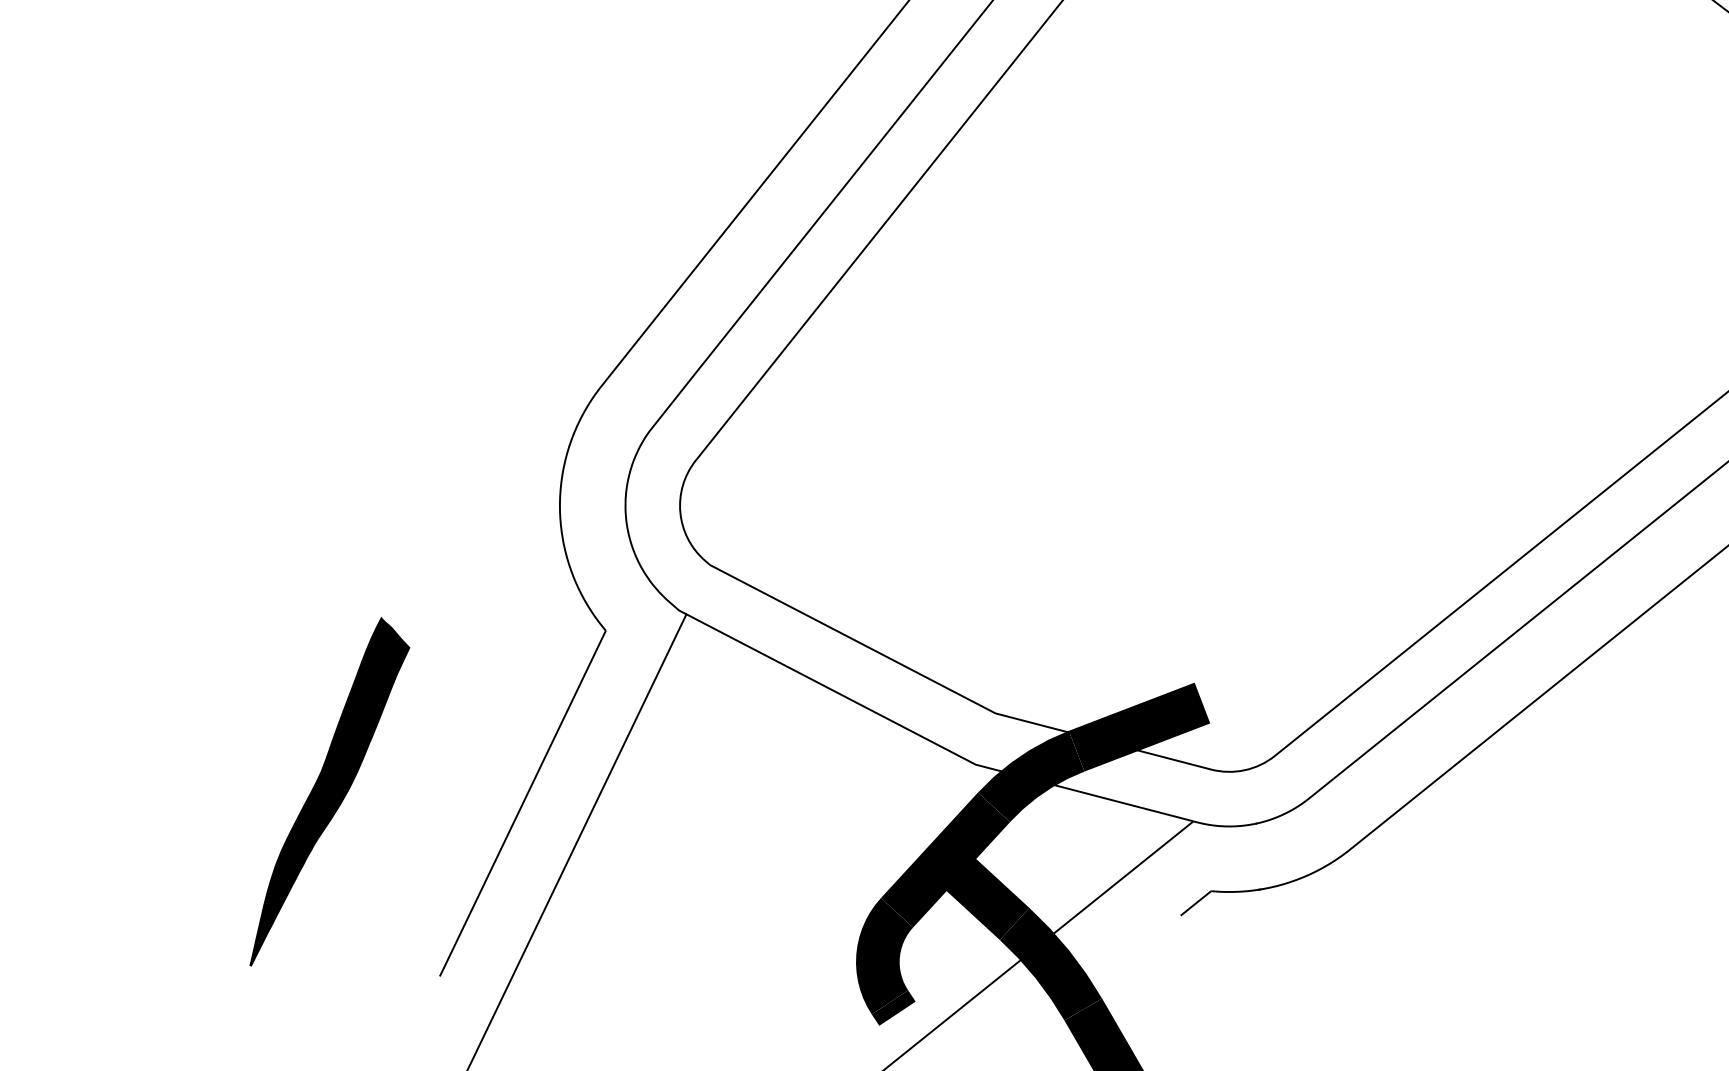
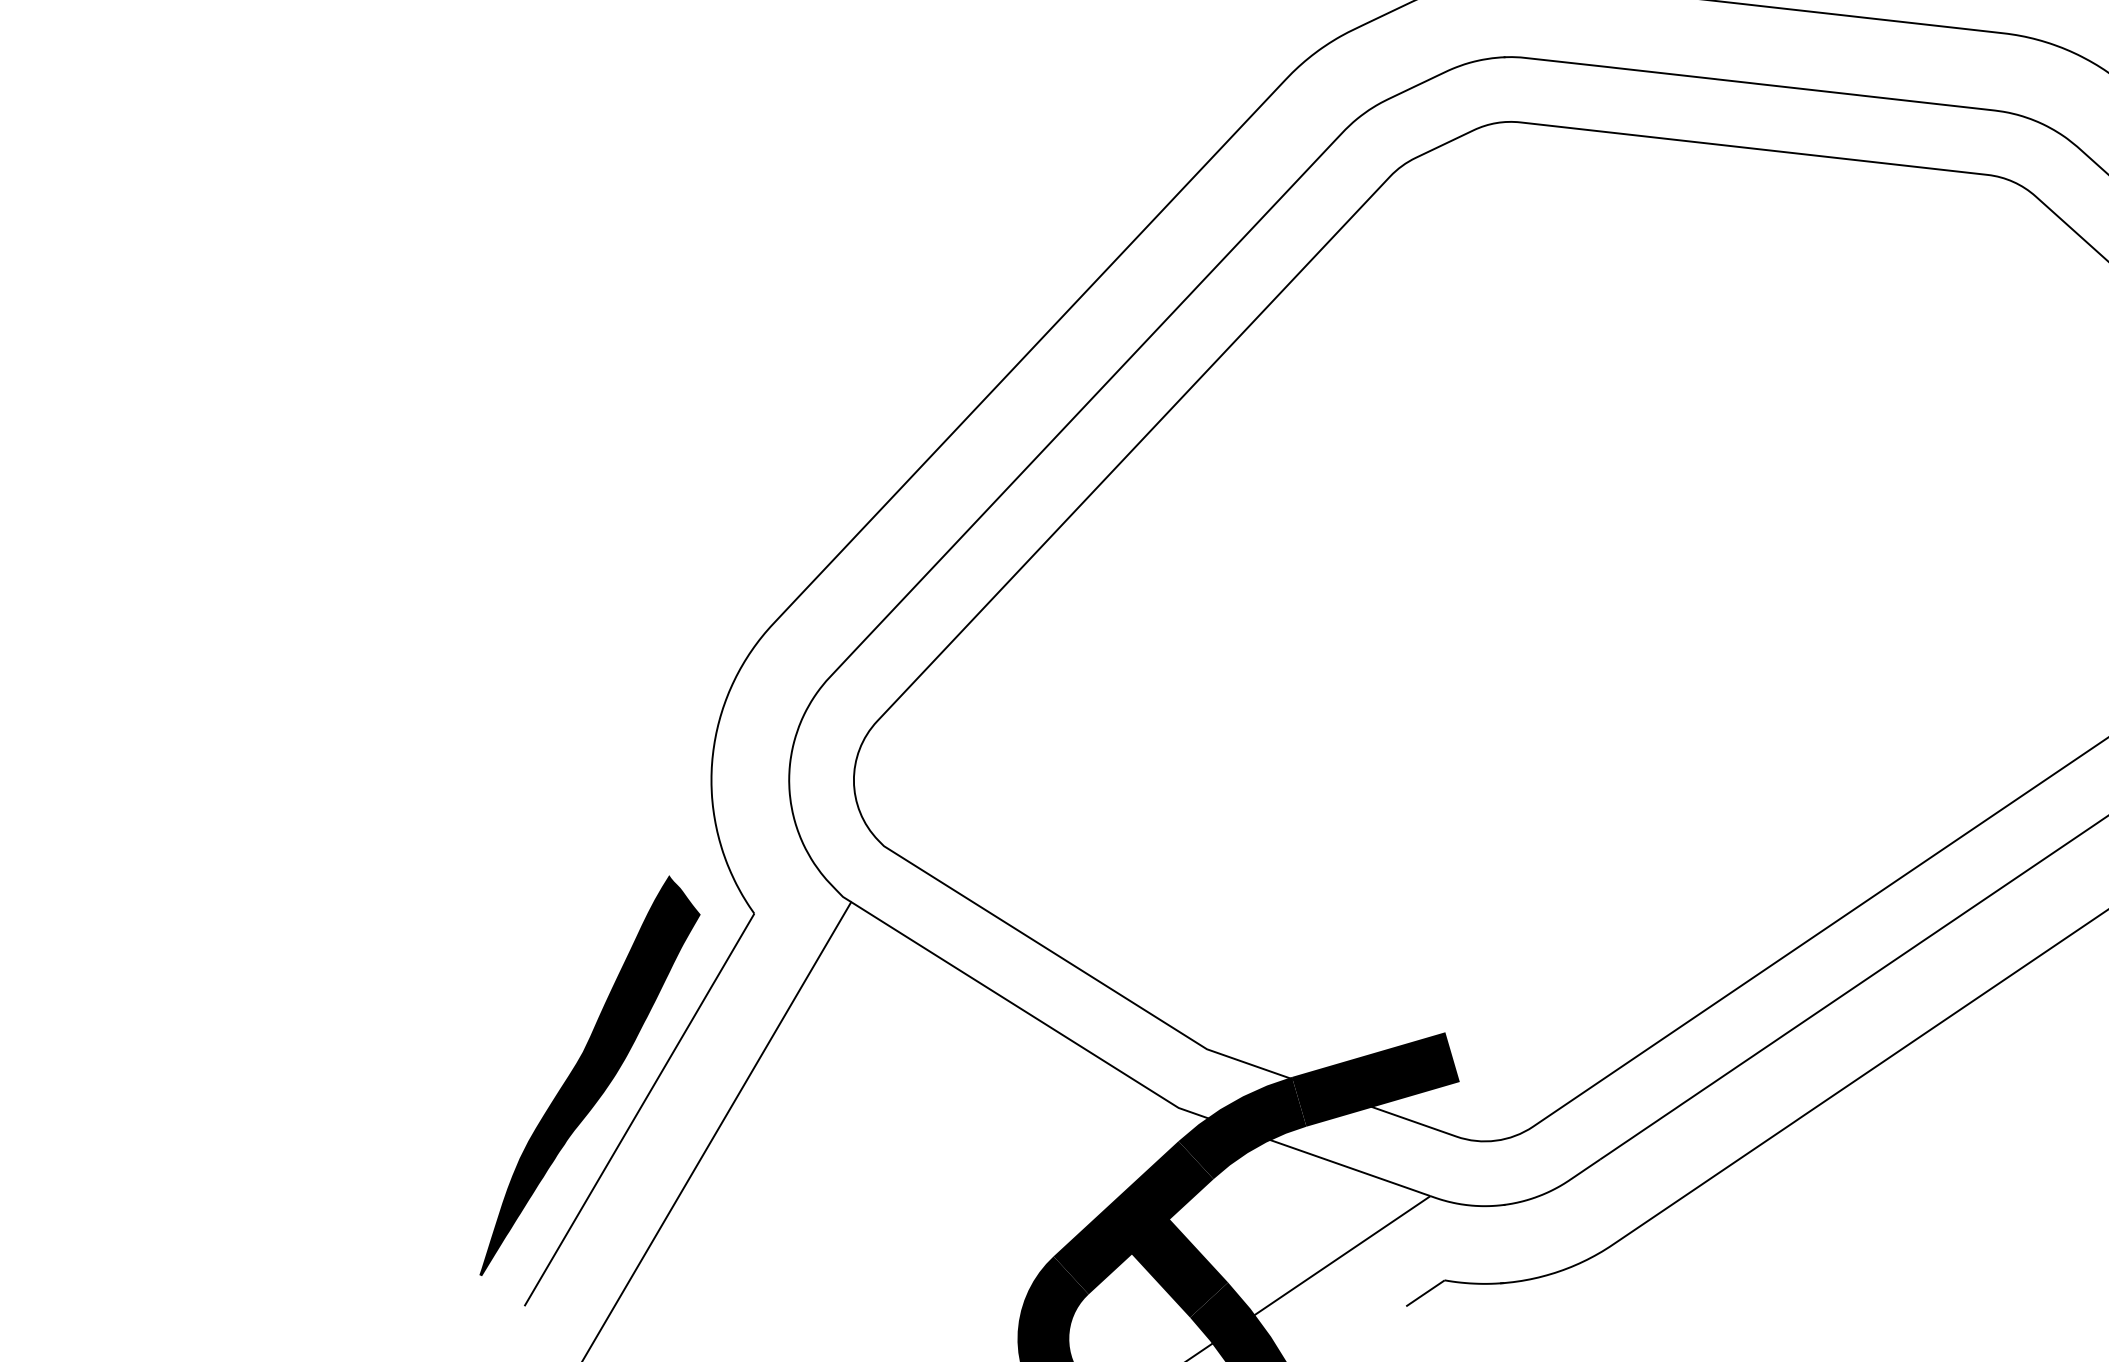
part: (328, 790) -> (589, 1075), moved

